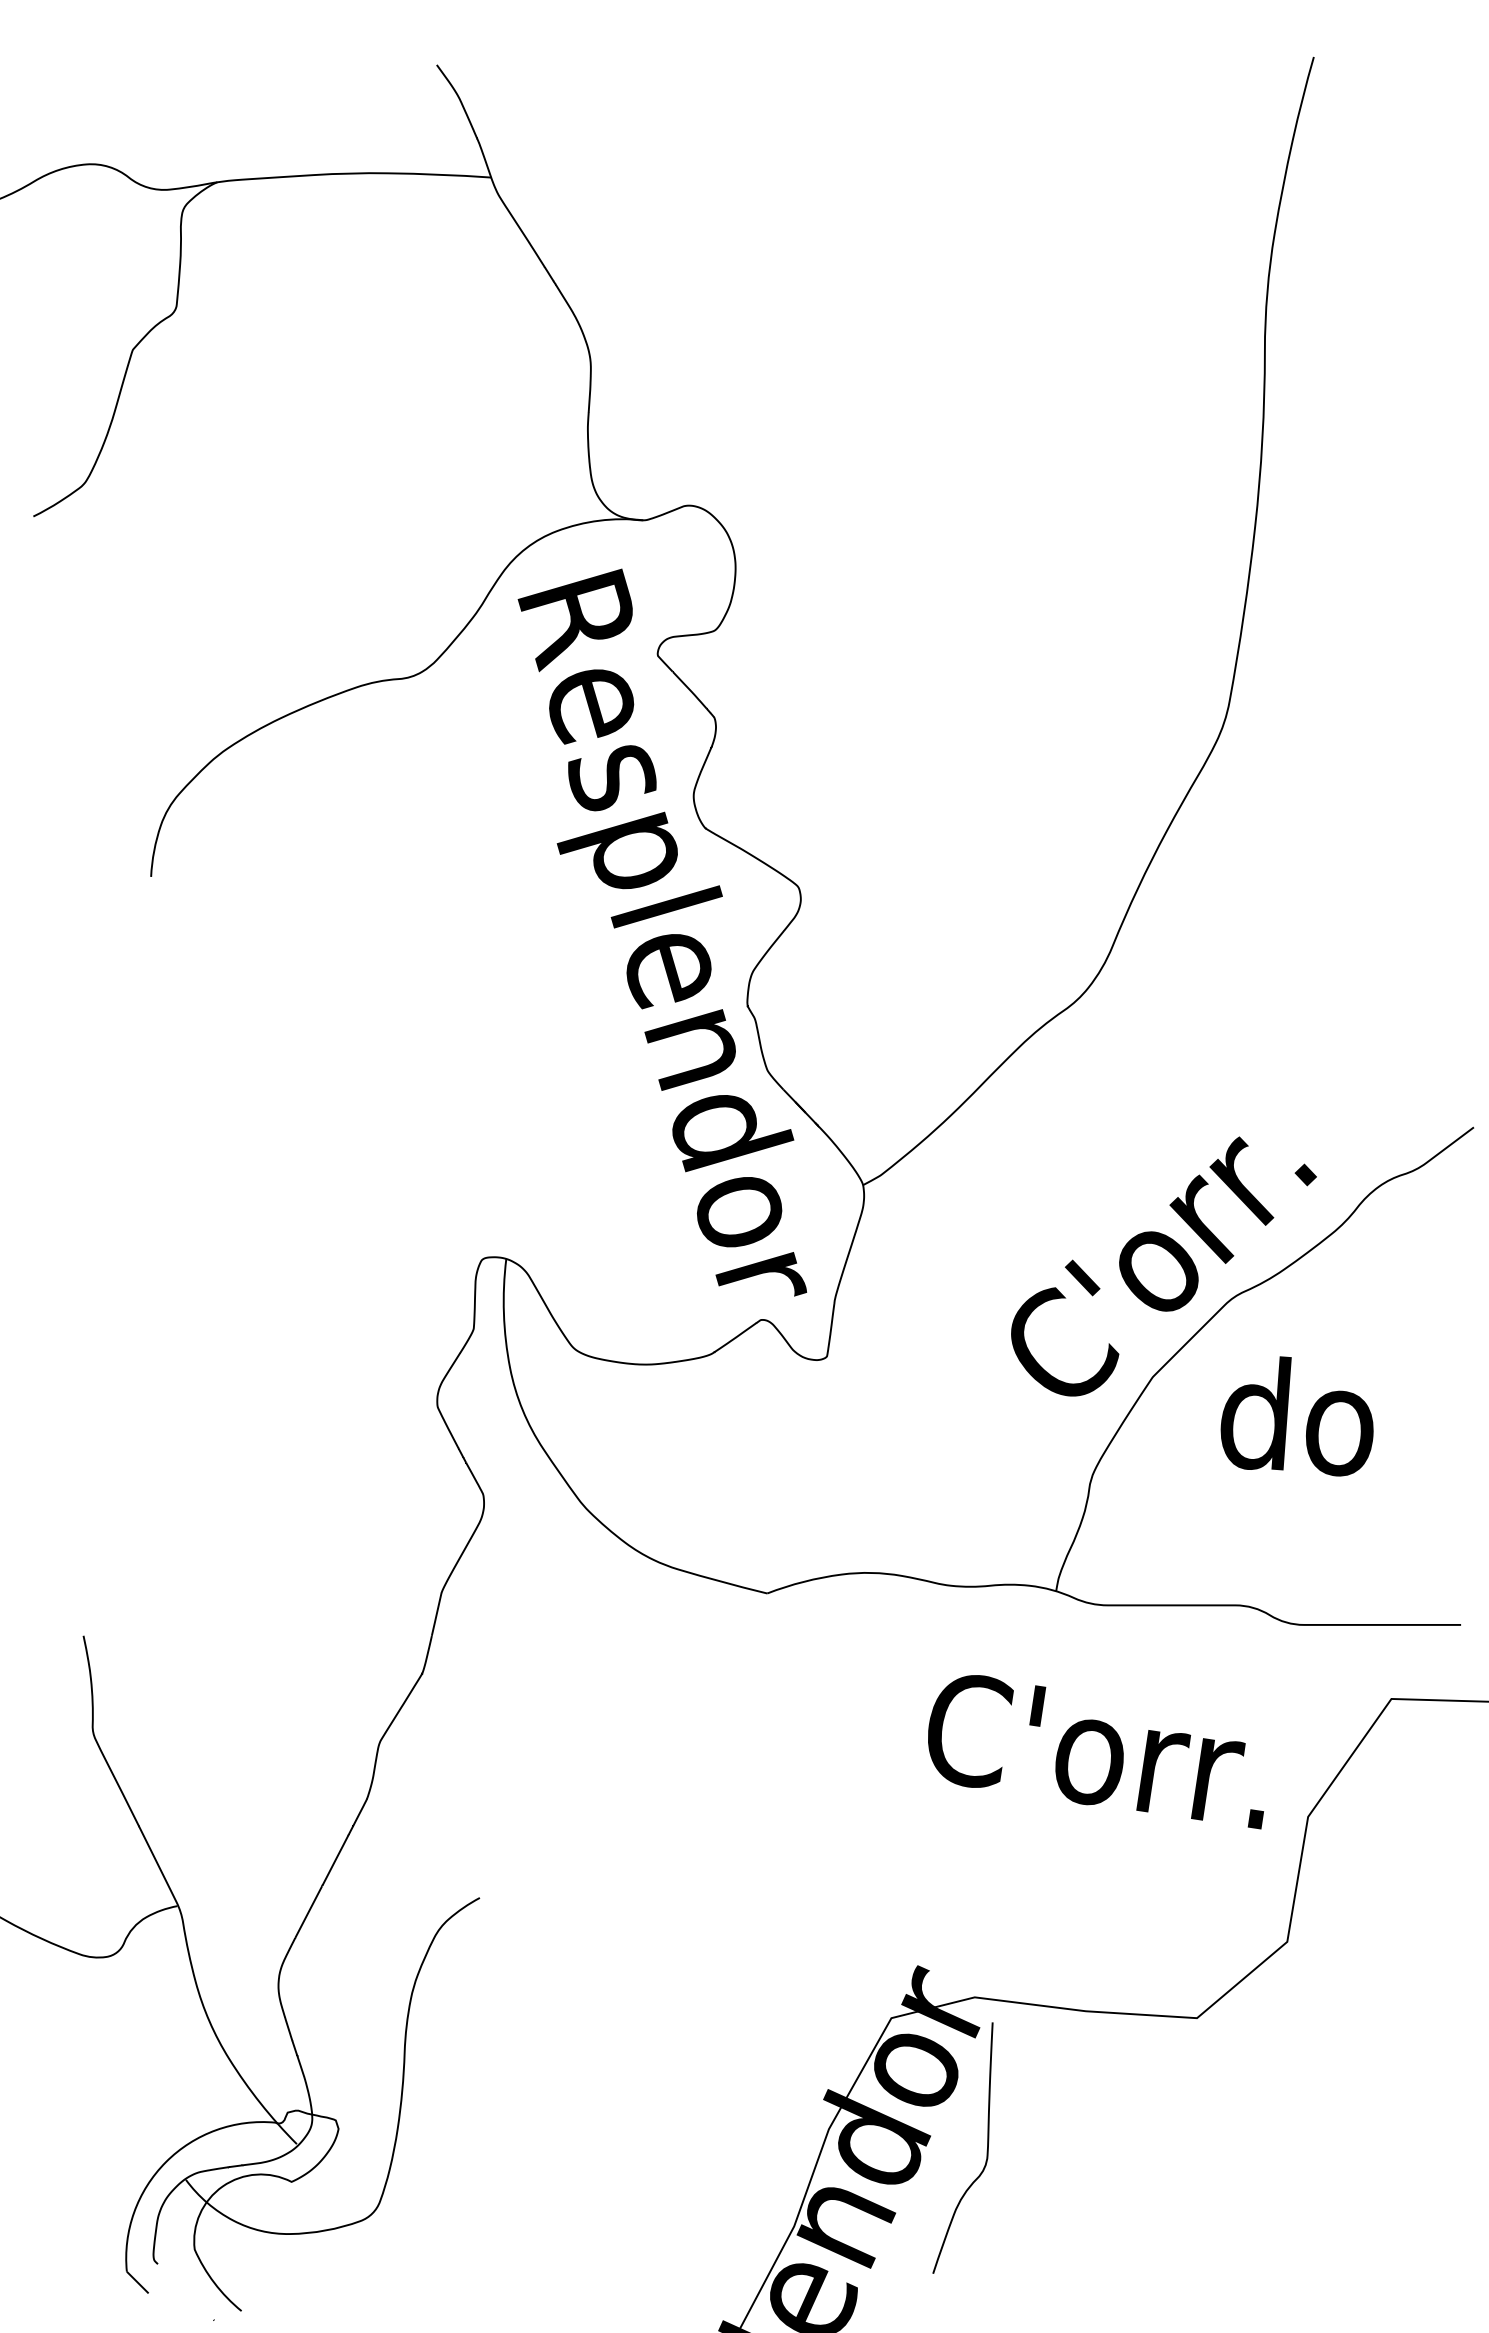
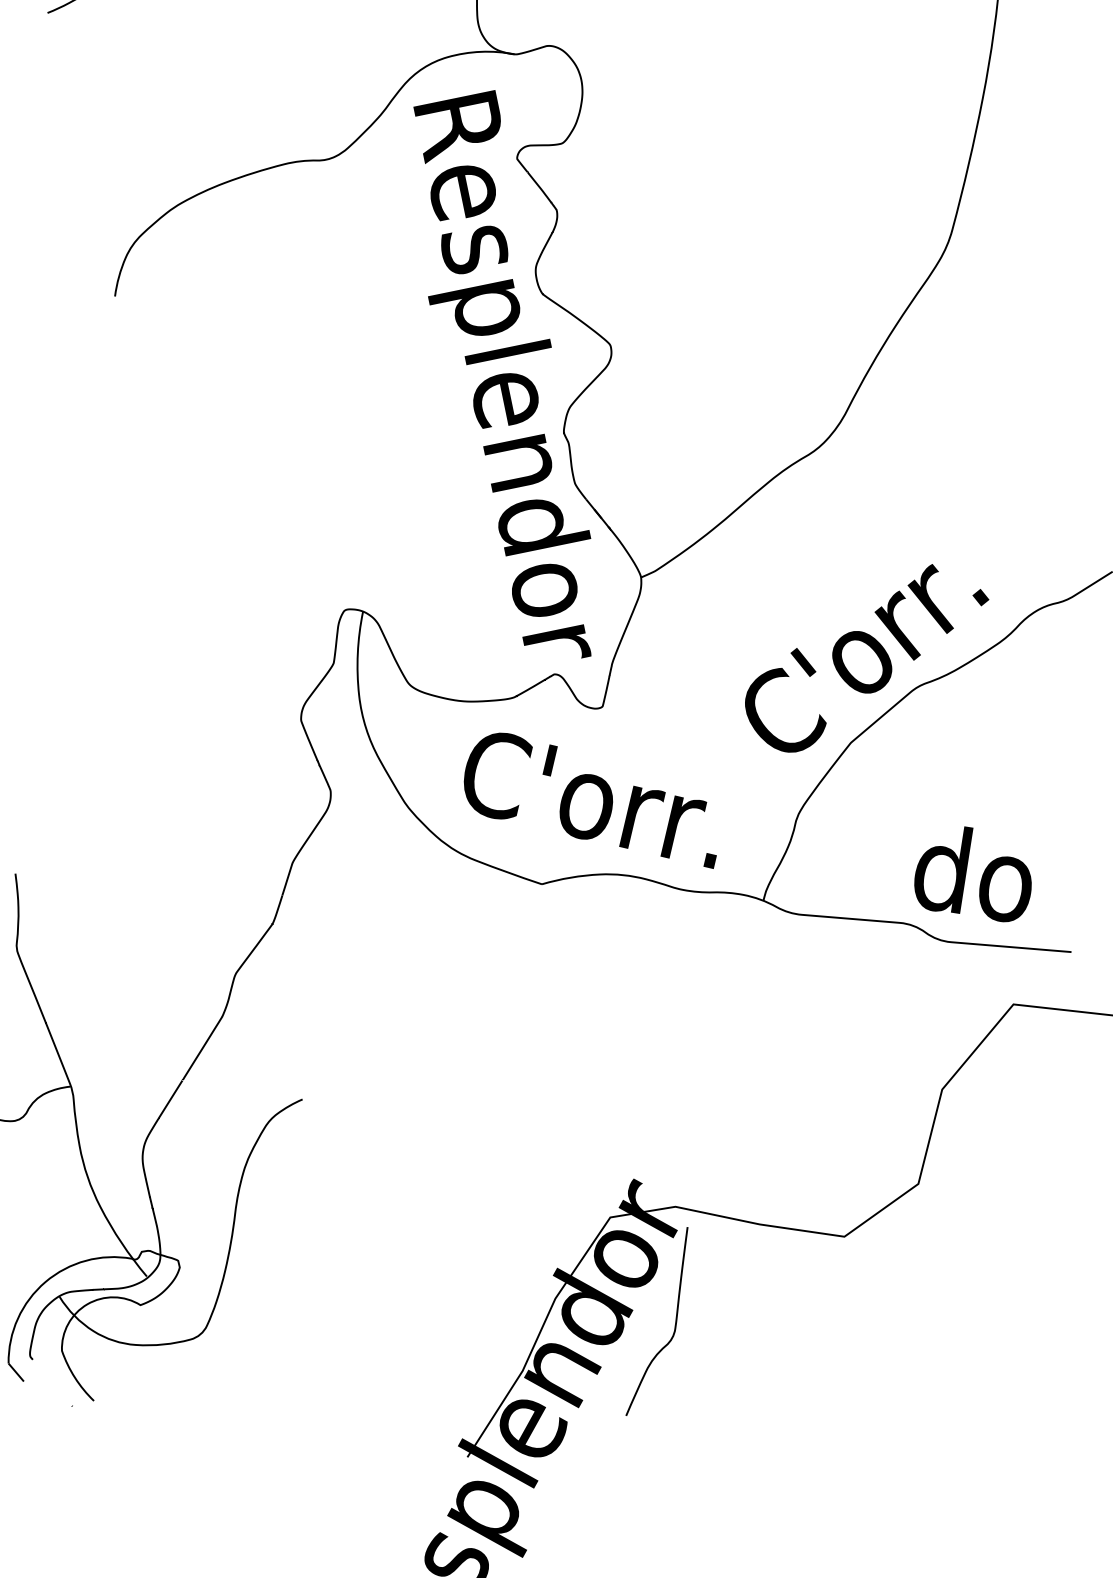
text: (1296, 1416) -> (973, 873), moved
text: (1095, 1752) -> (591, 799), moved

